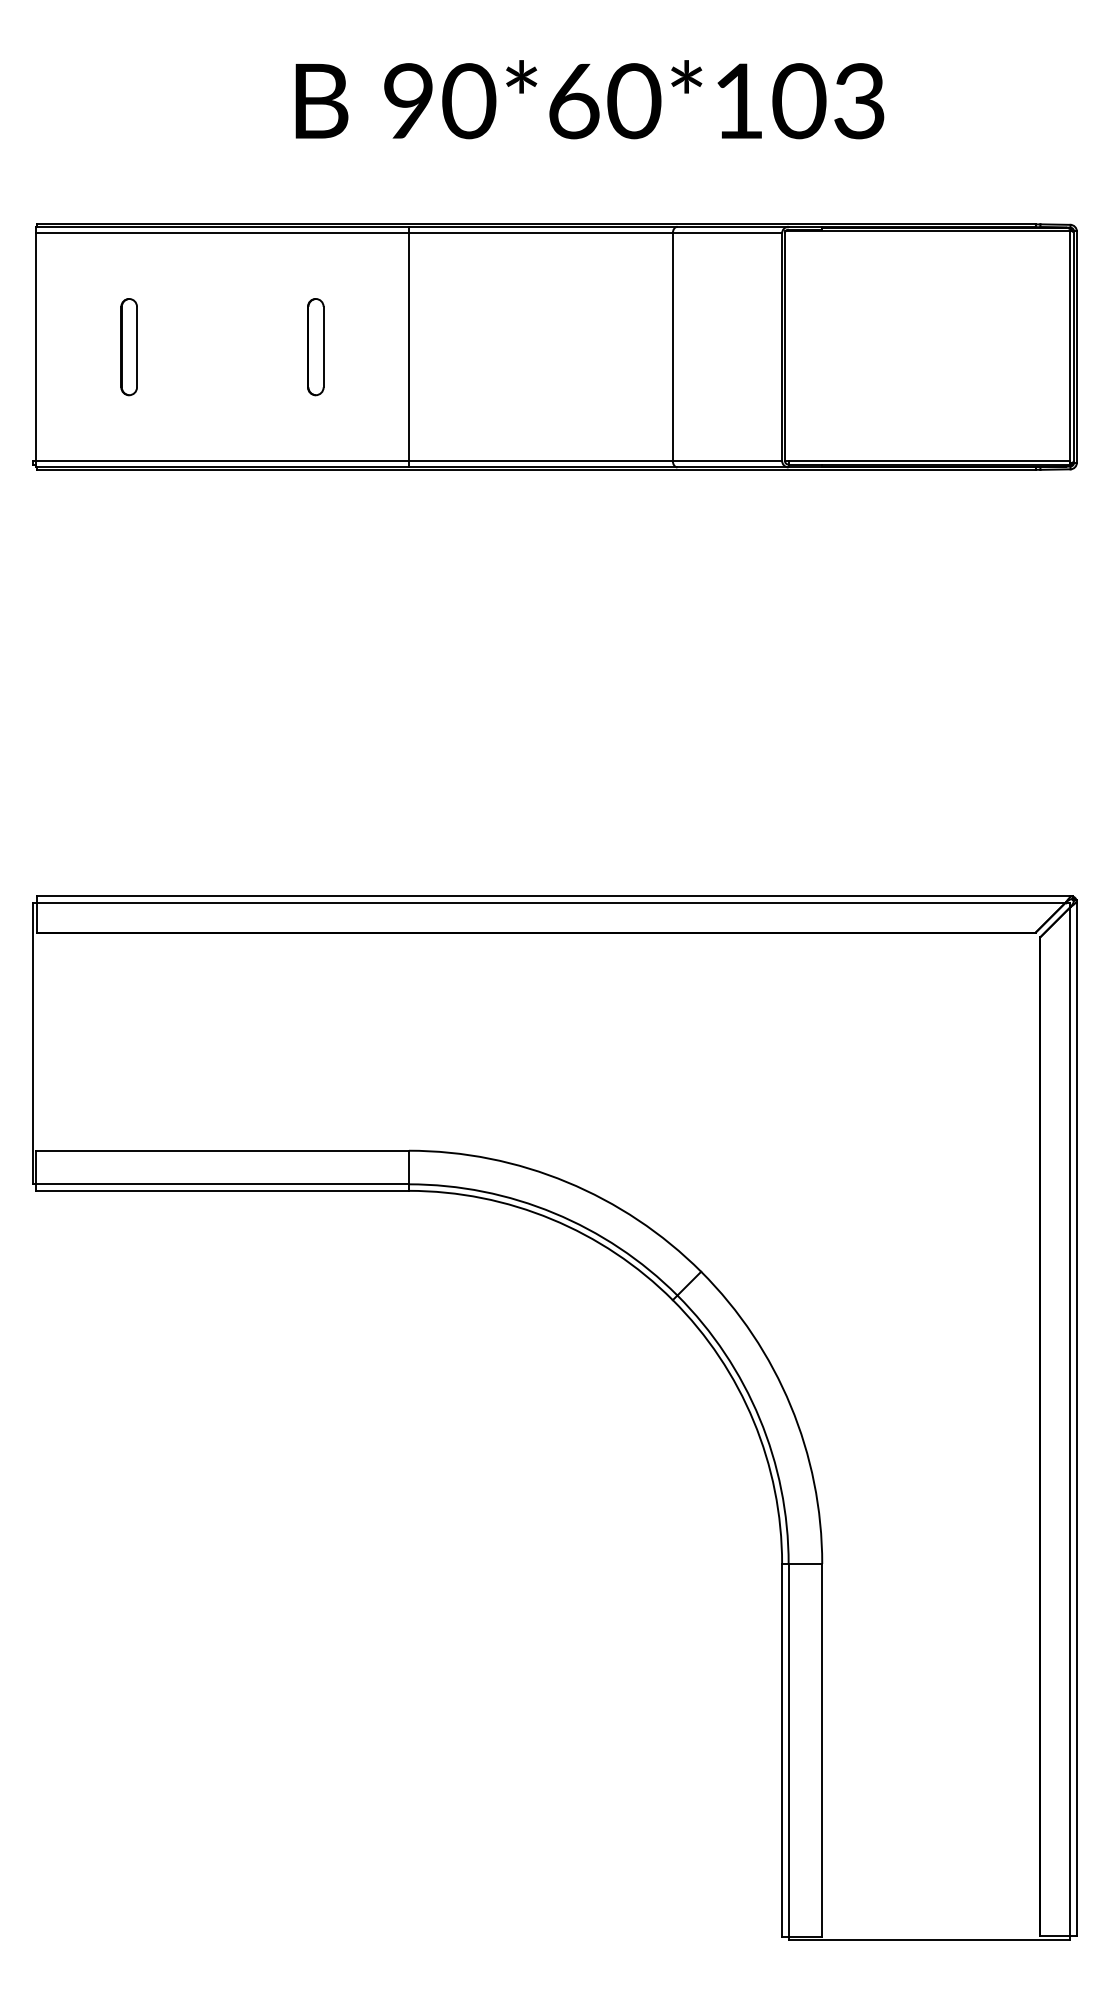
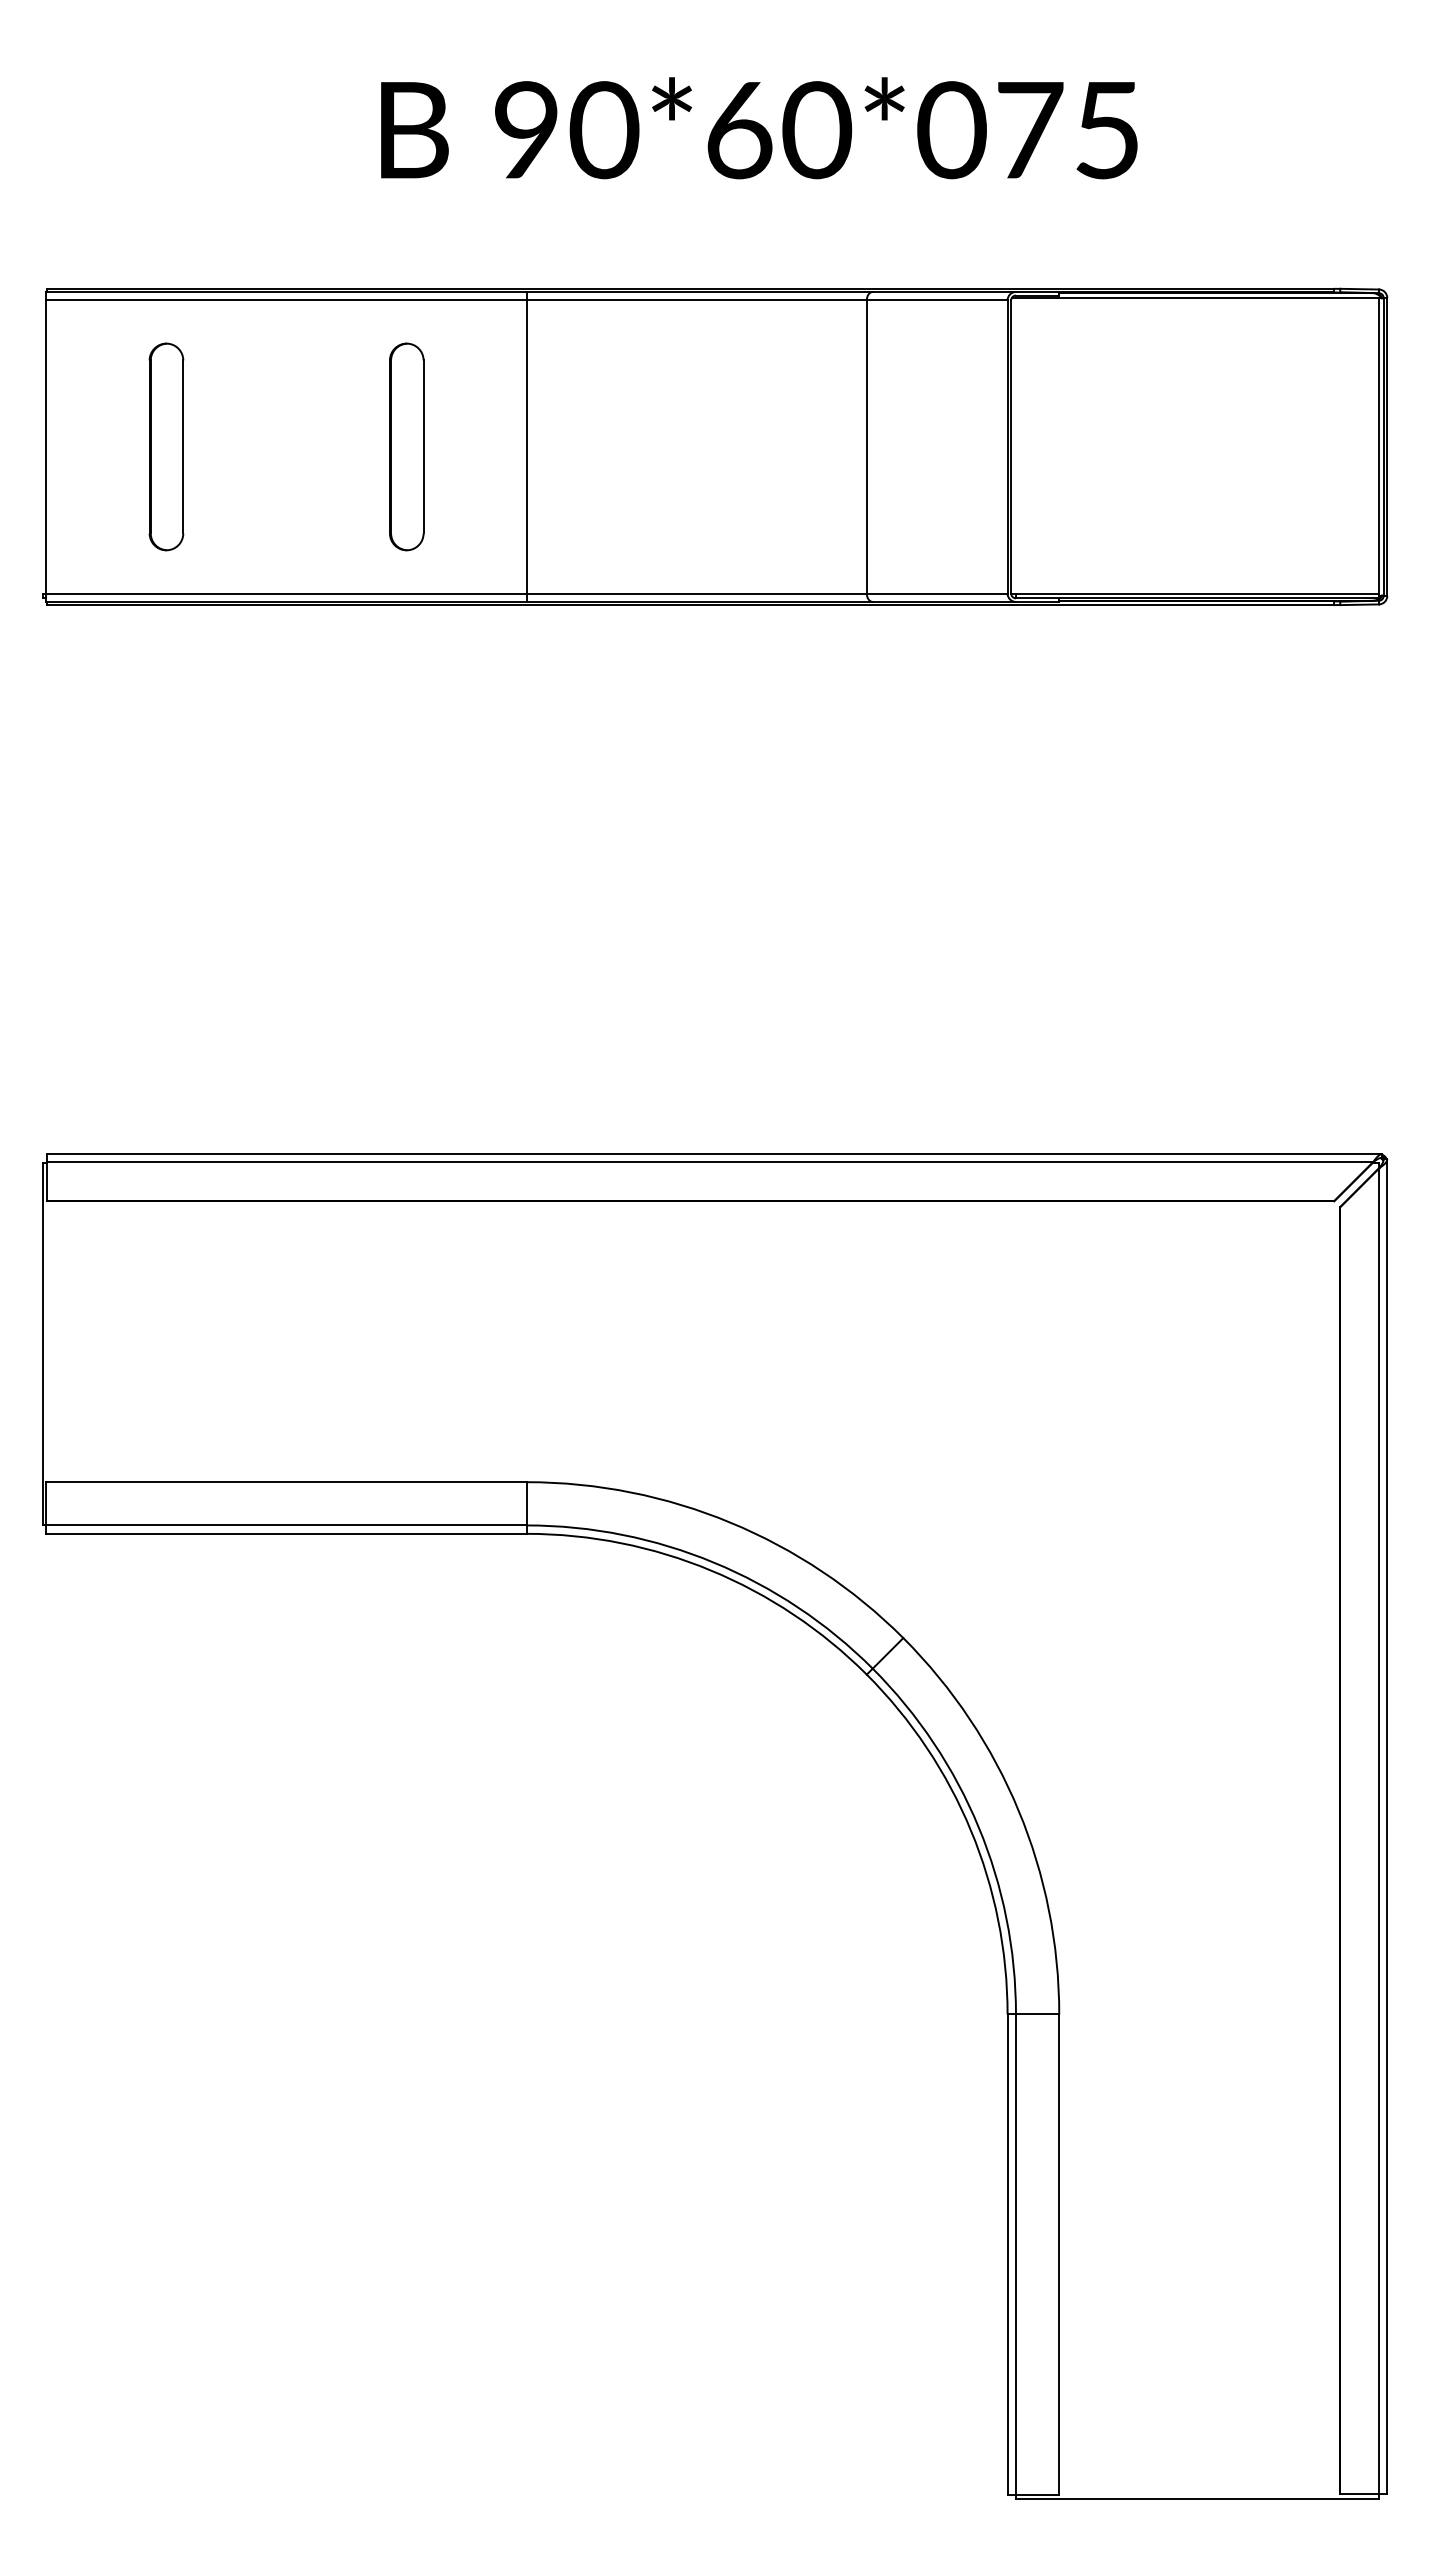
text: (798, 101) -> (1028, 130), 90*60*103 -> 90*60*075
part: (129, 346) -> (166, 446), size x1.67
part: (315, 346) -> (406, 446), size x1.67

